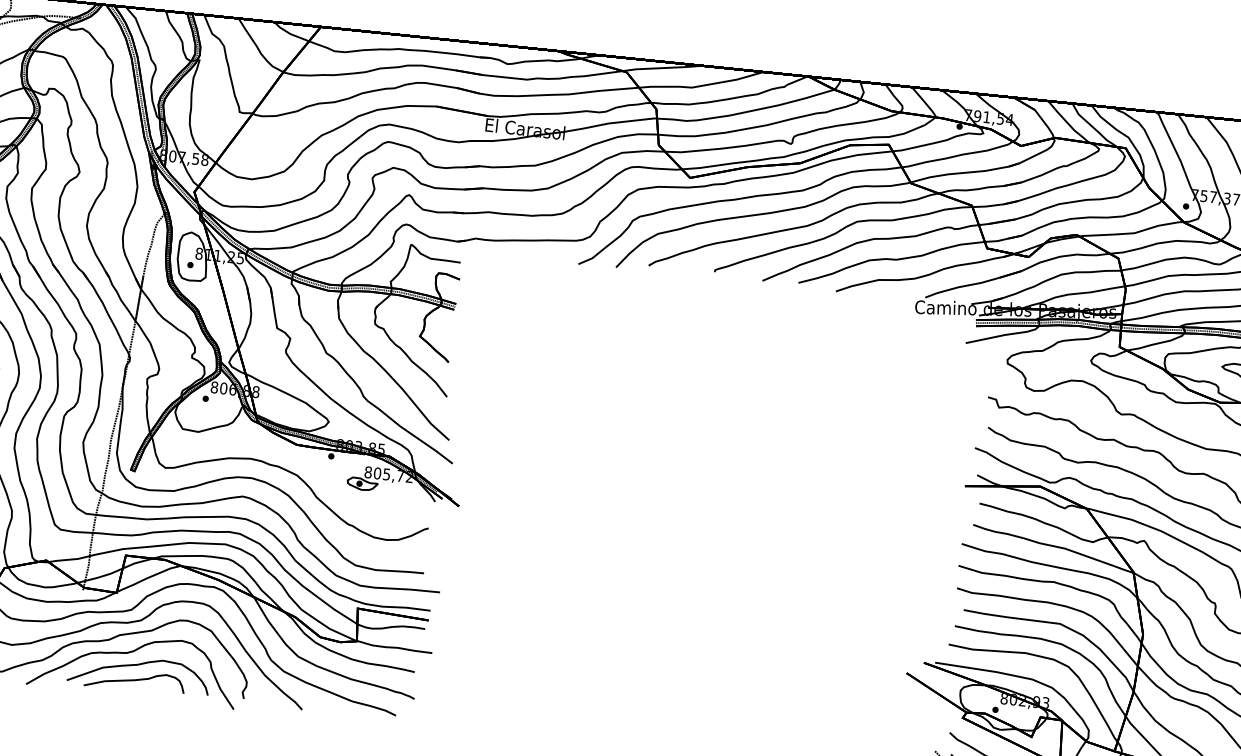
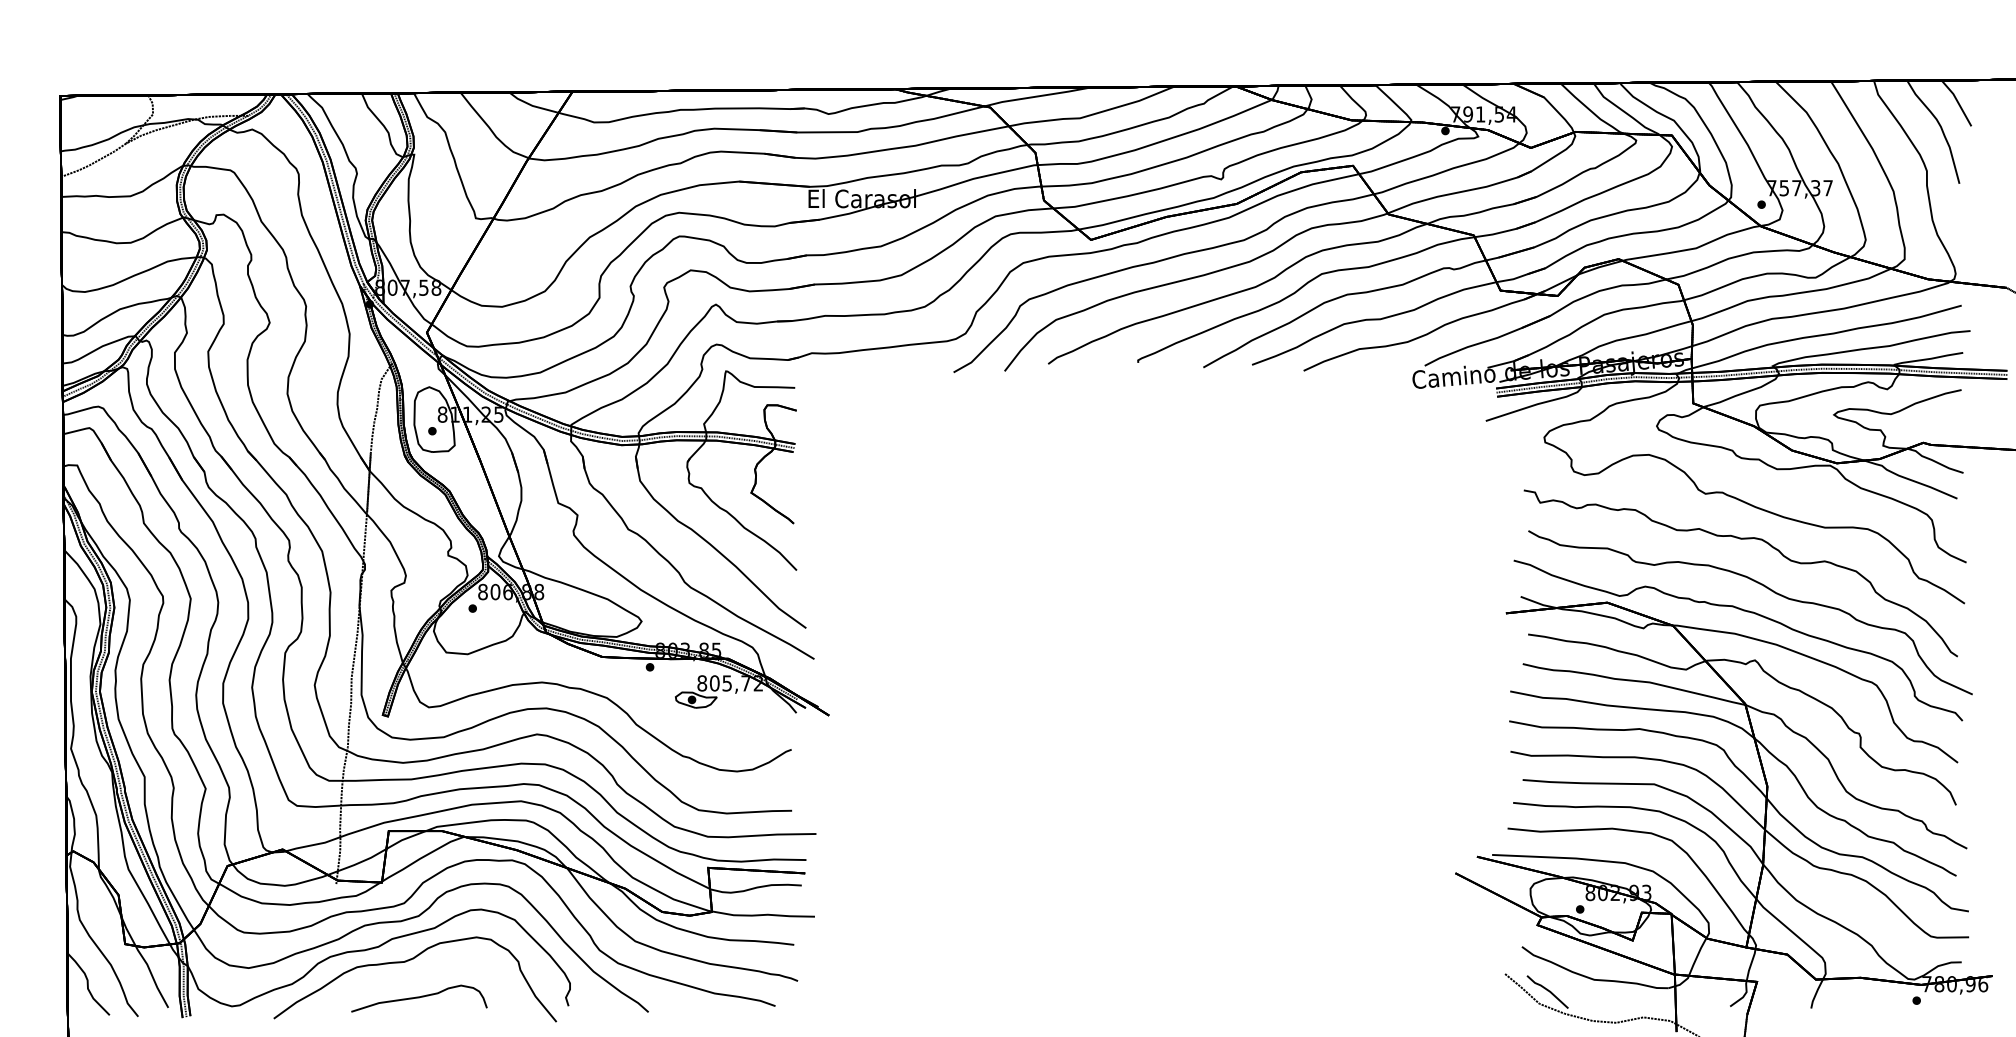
curve: (137, 665) -> (420, 977), removed

